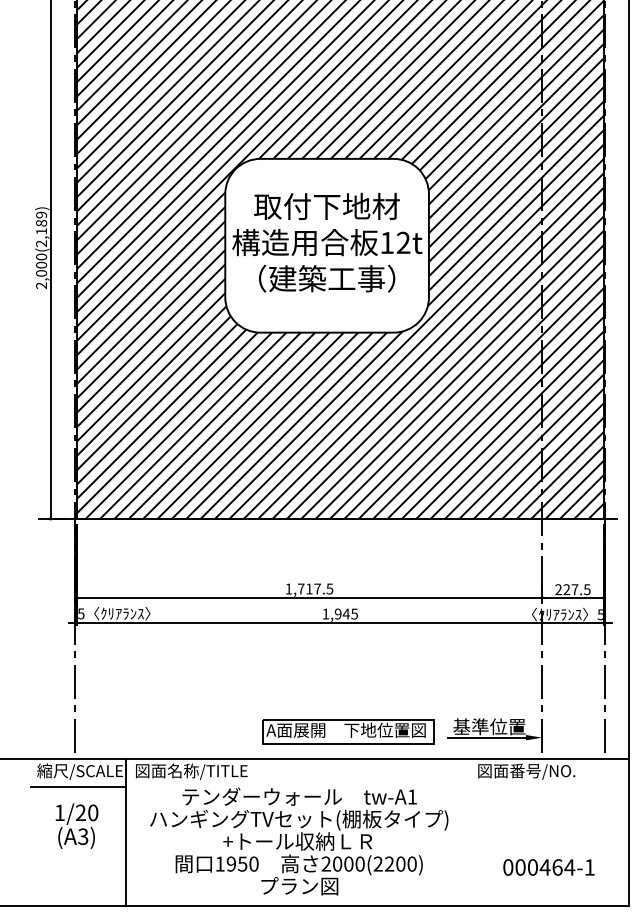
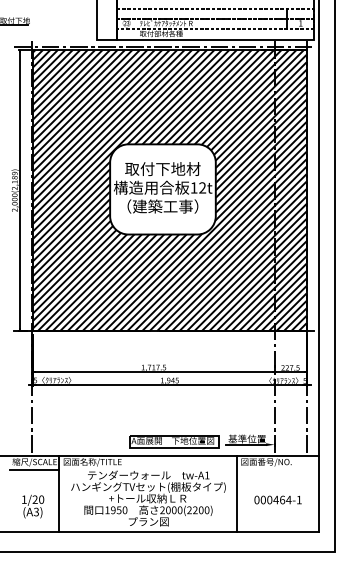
text: (77, 825) -> (33, 506), moved
line: (468, 831) -> (236, 493), added
text: (547, 866) -> (277, 499), moved

